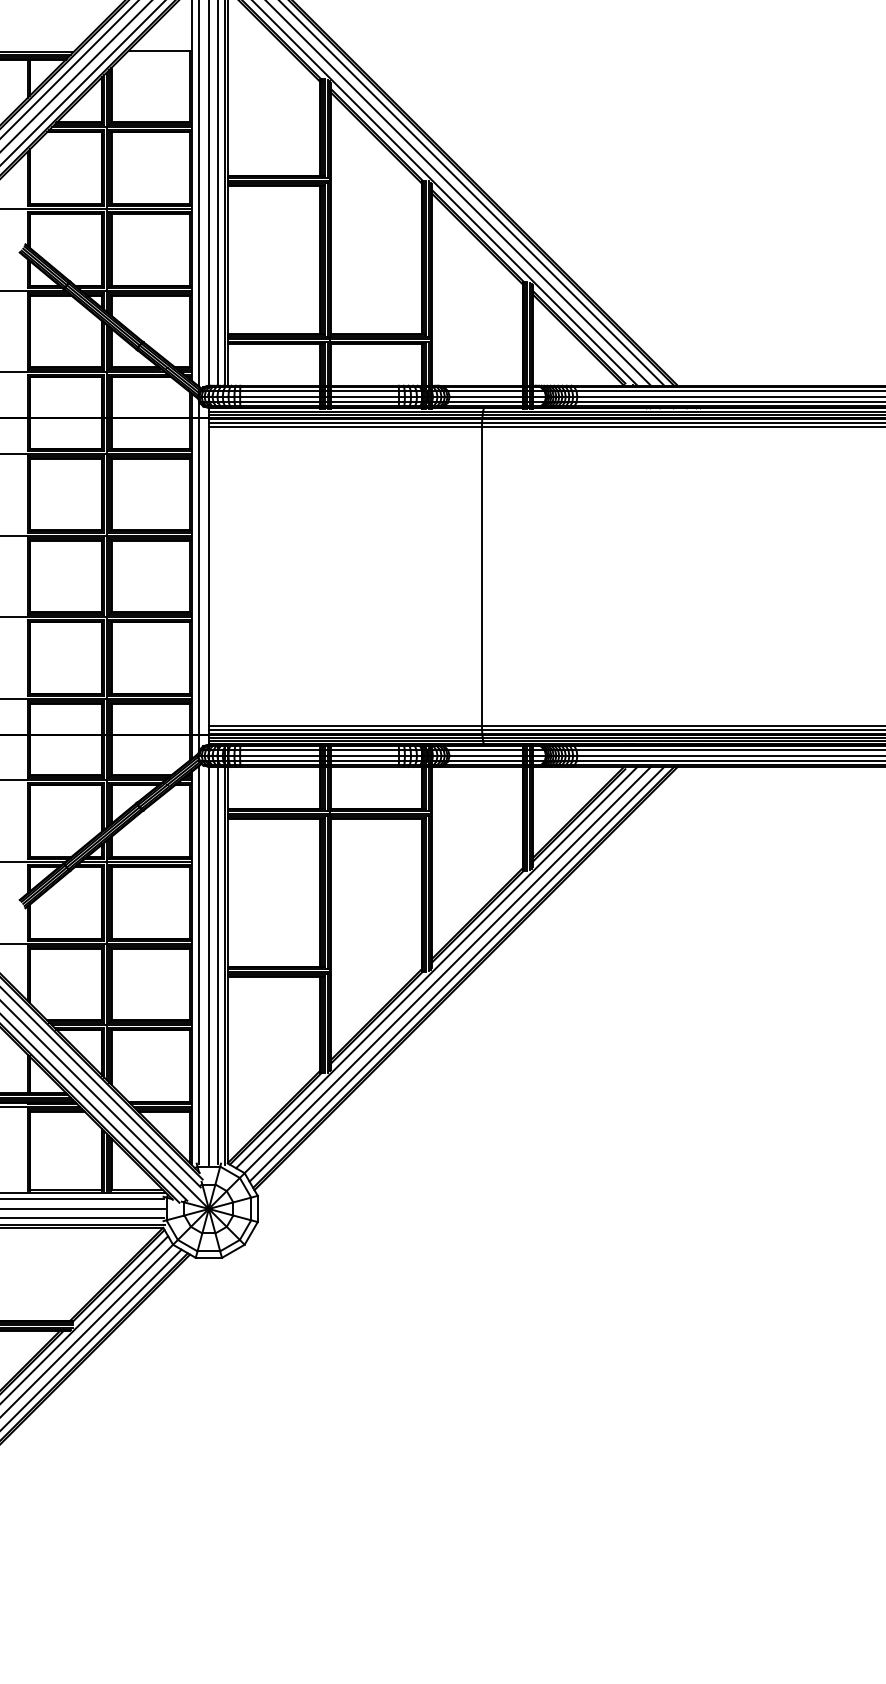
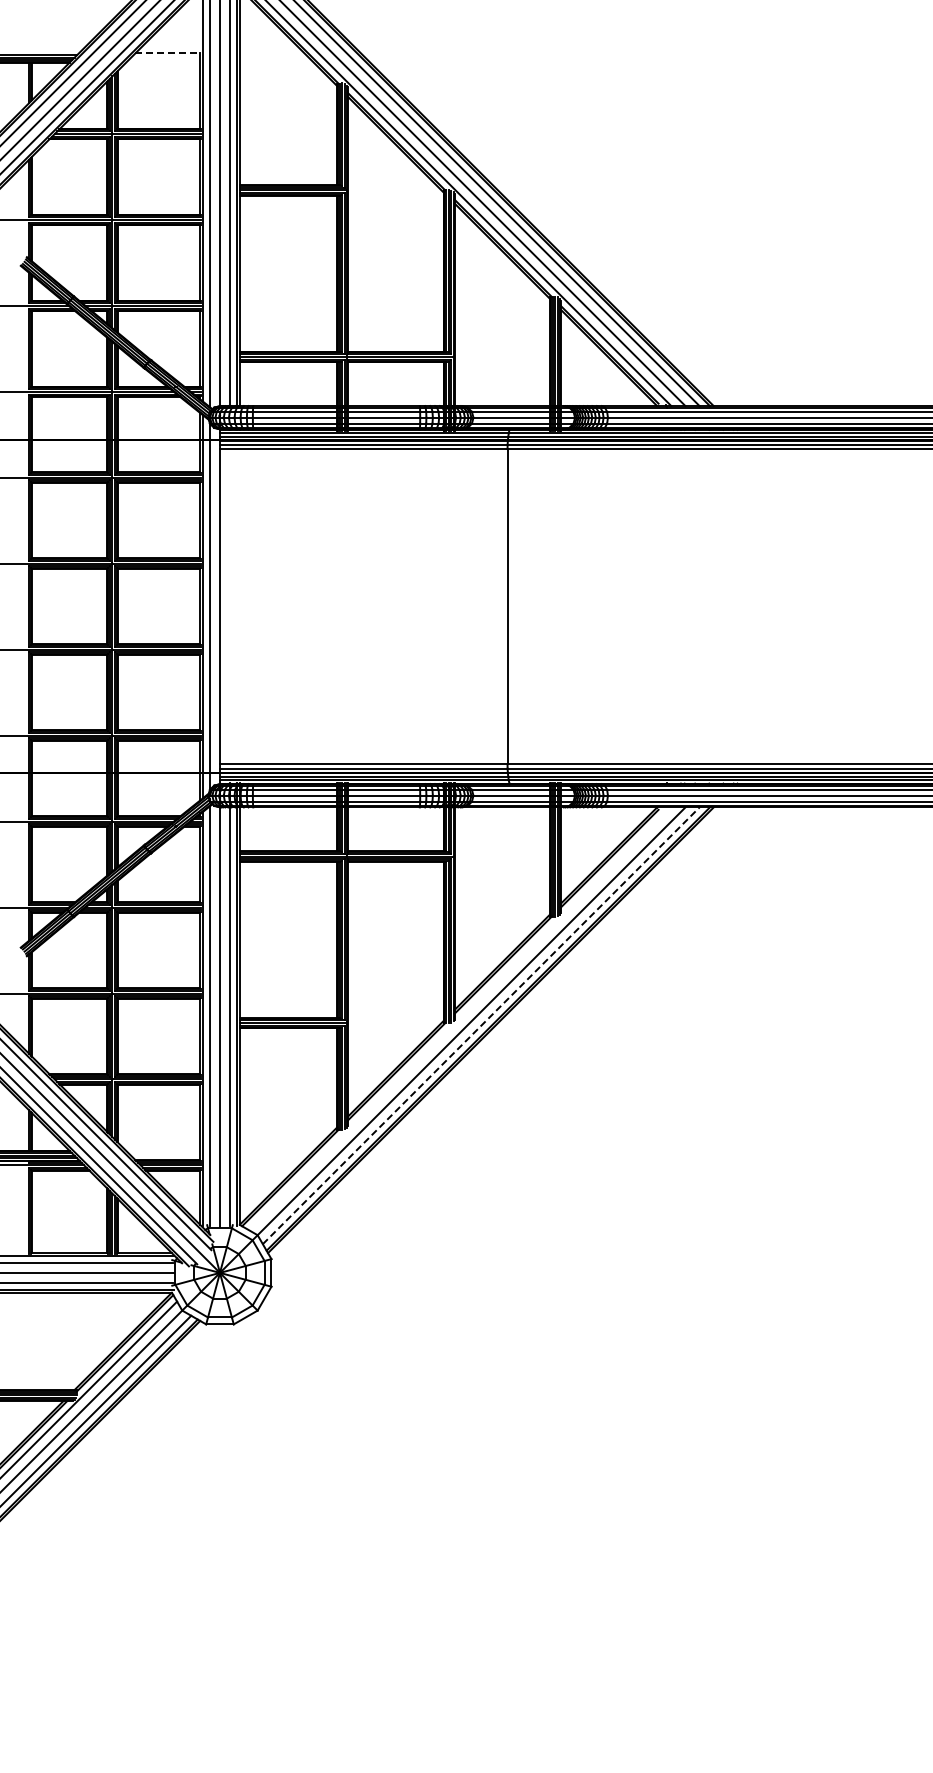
line: (159, 50) -> (168, 53), solid -> dashed
line: (436, 967) -> (459, 1018), removed
line: (457, 974) -> (481, 1025), solid -> dashed

